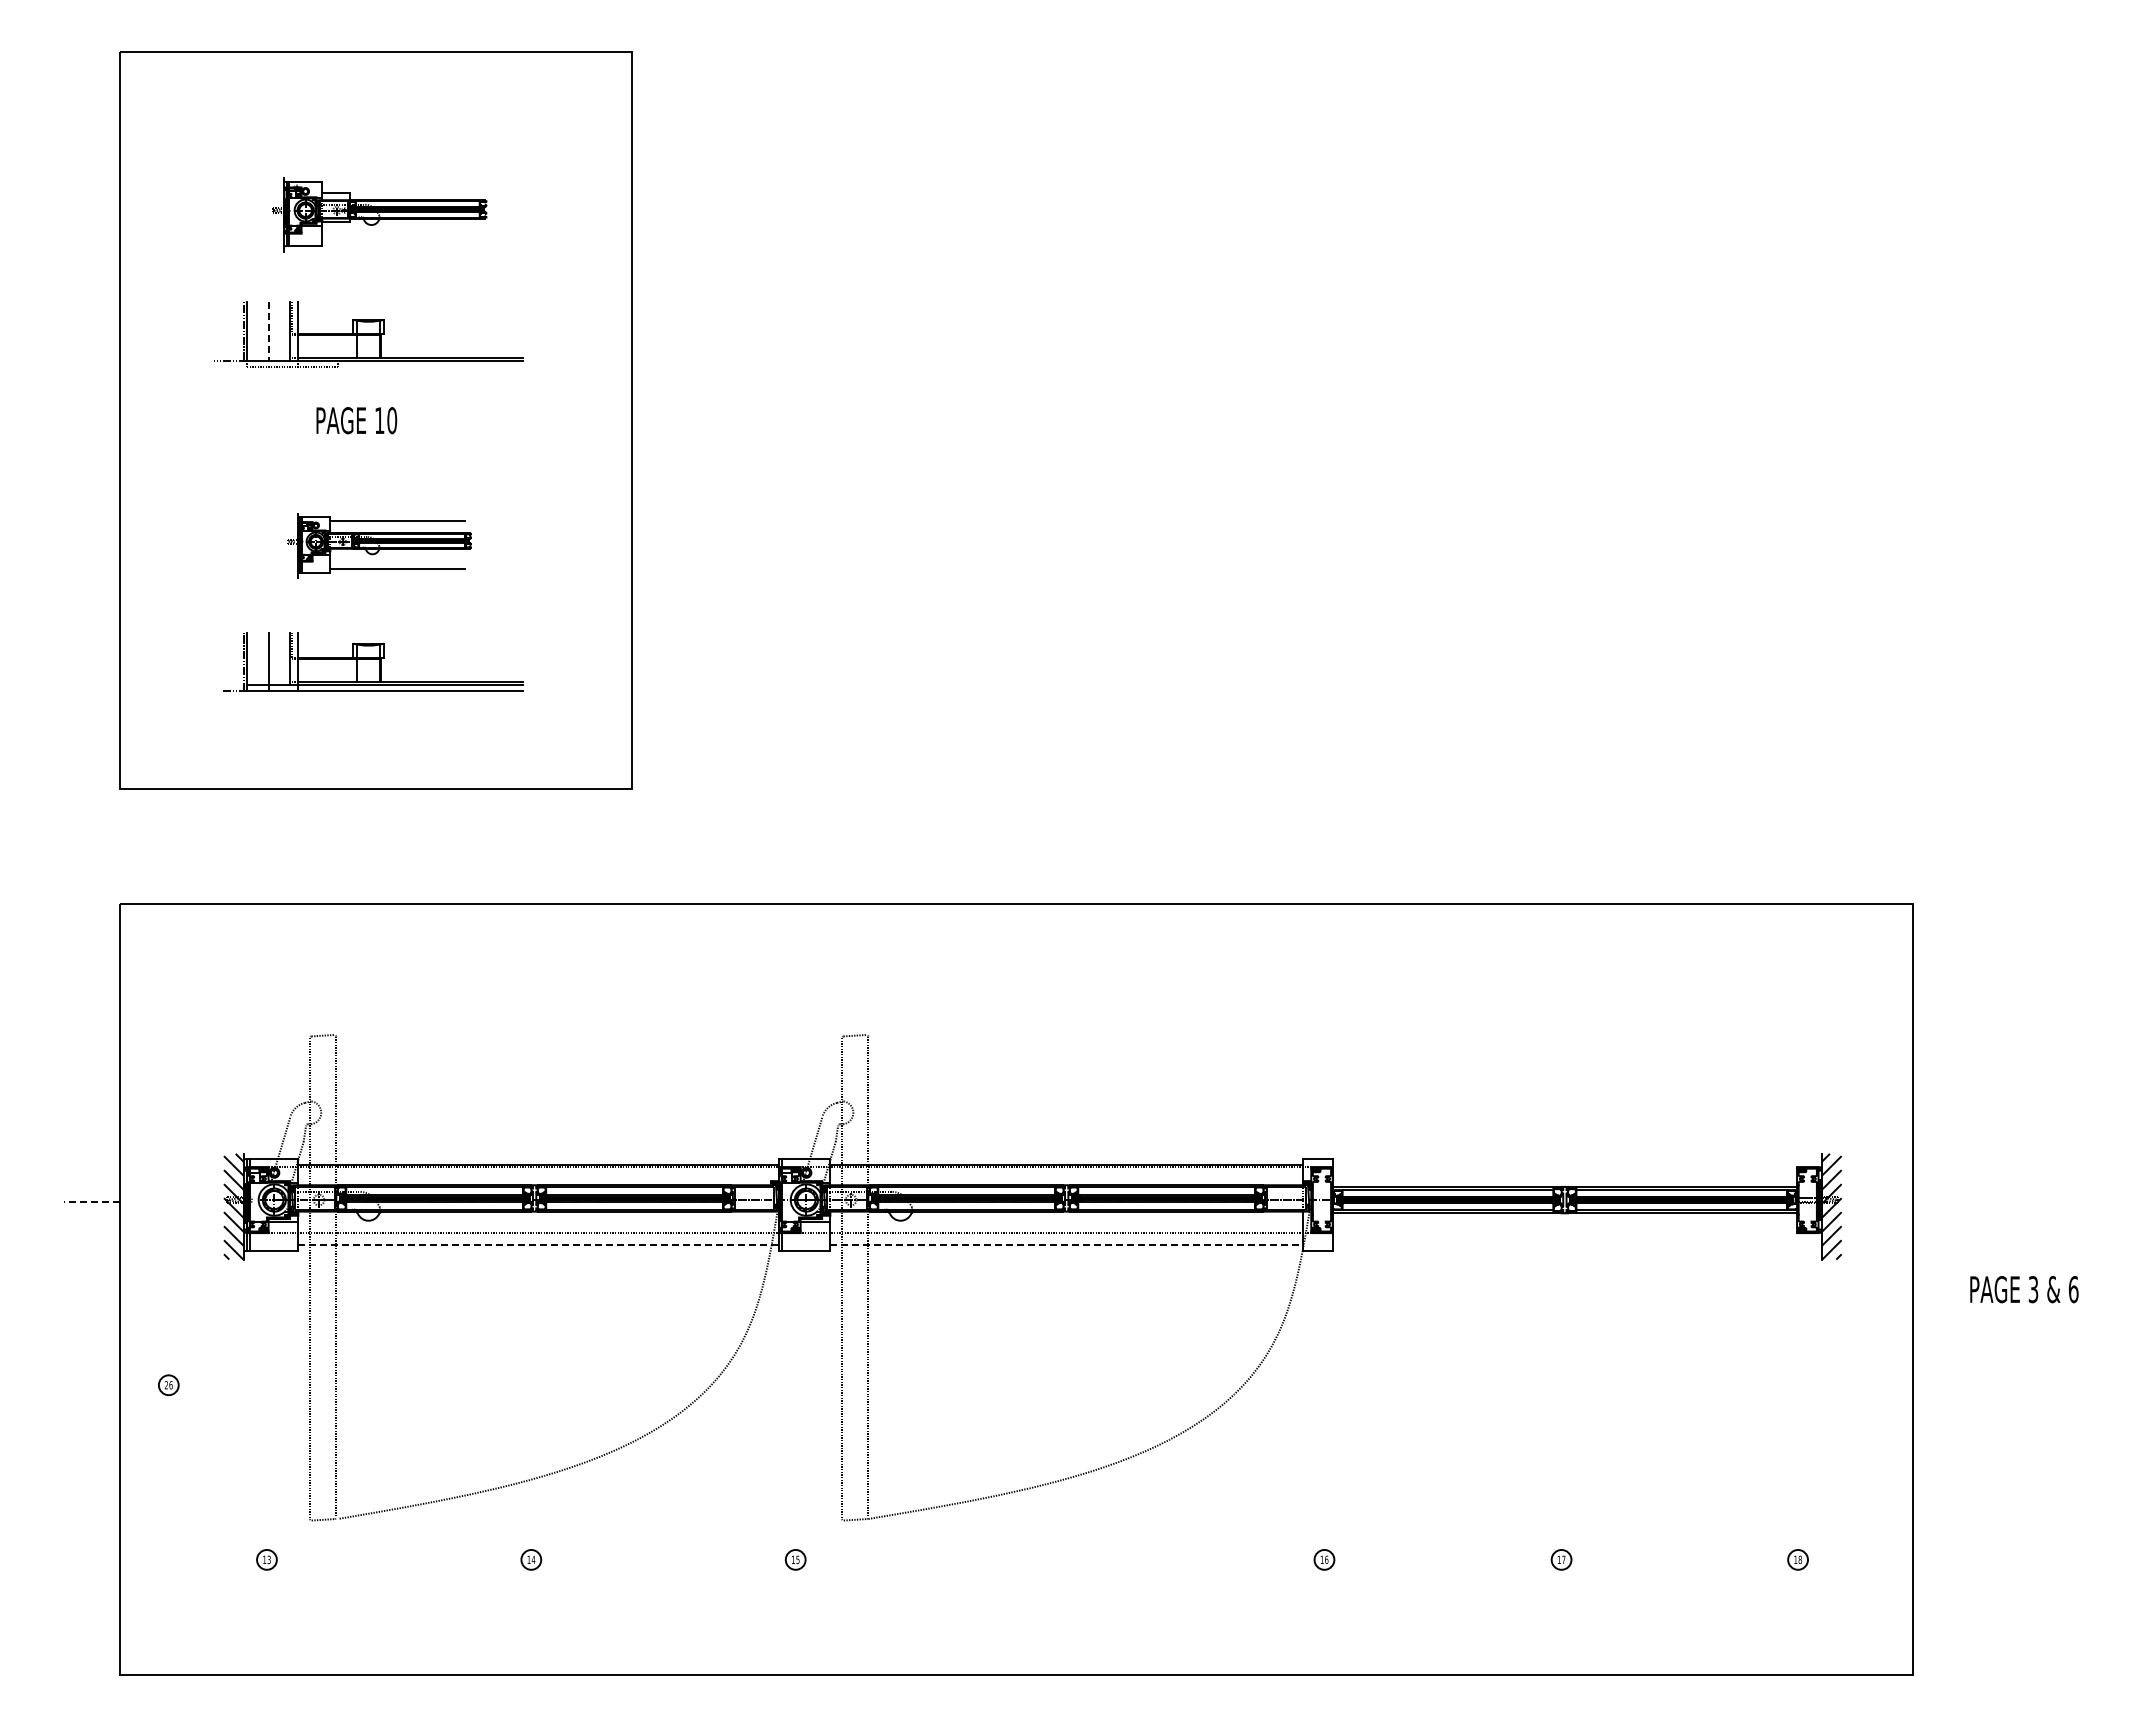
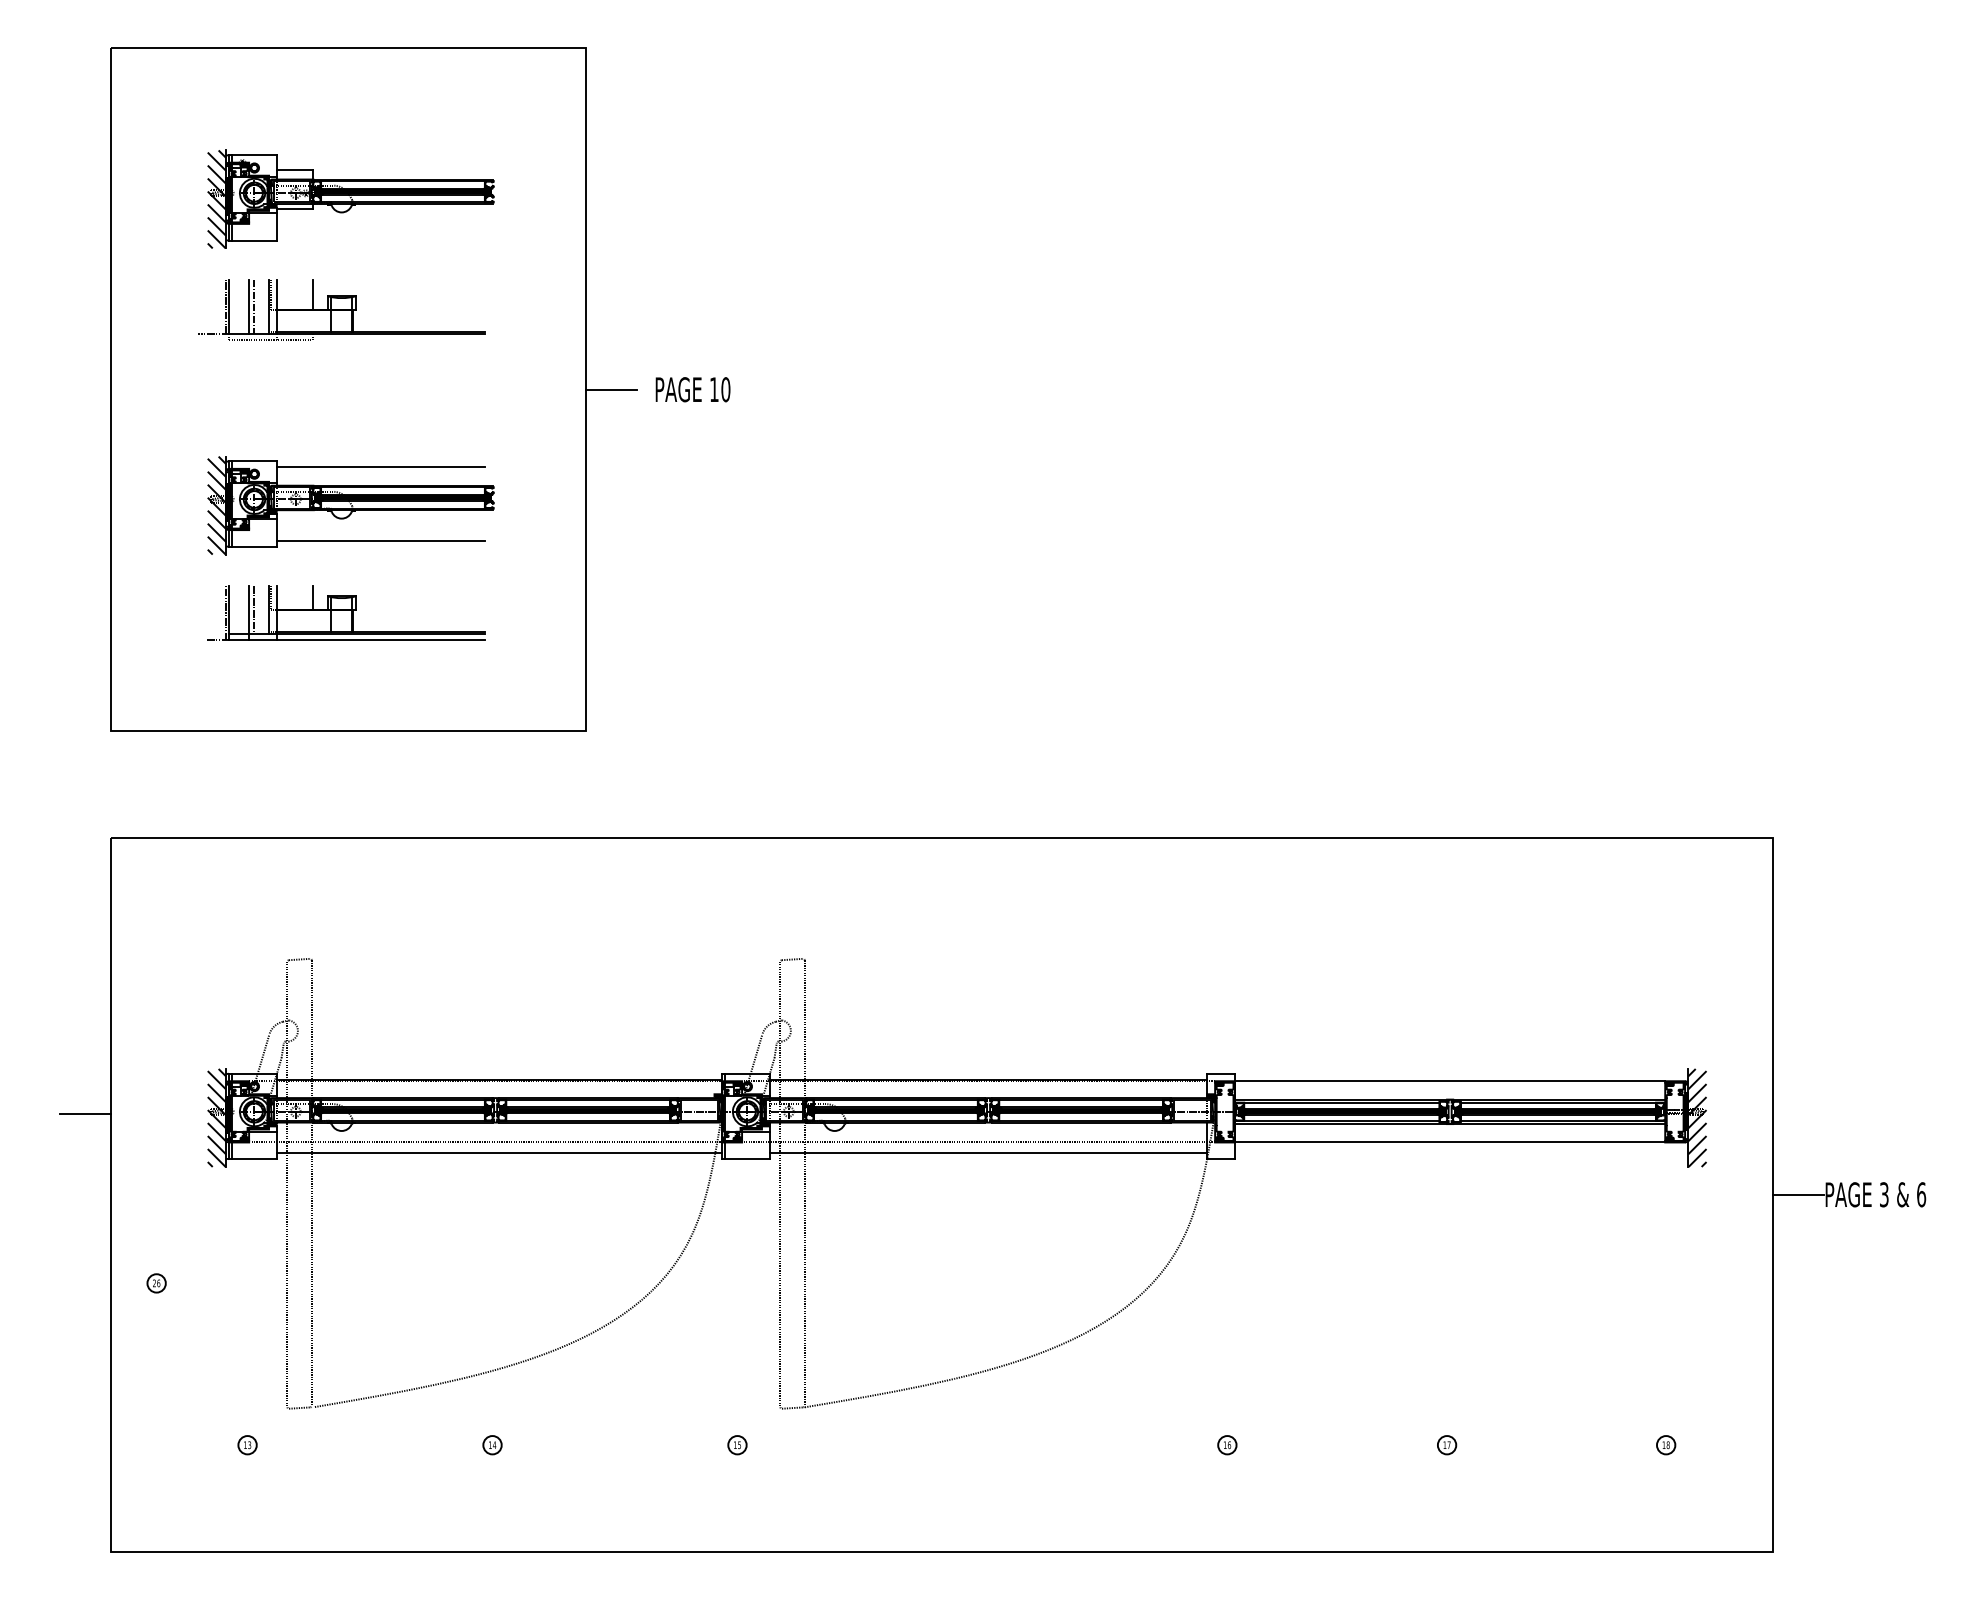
part: (378, 214) -> (350, 198), size x1.43
line: (338, 318) -> (313, 295), added
line: (268, 331) -> (249, 307), dashed -> solid
line: (274, 331) -> (254, 307), added
text: (356, 420) -> (692, 389), moved
line: (659, 420) -> (611, 389), added
part: (378, 545) -> (350, 505), size x1.67
line: (338, 645) -> (313, 598), added
line: (274, 658) -> (254, 610), added
line: (1564, 1167) -> (1449, 1081), added
line: (91, 1202) -> (85, 1114), dashed -> solid
line: (1564, 1233) -> (1449, 1142), added
line: (539, 1244) -> (500, 1152), dashed -> solid
line: (1067, 1244) -> (989, 1152), dashed -> solid
line: (1940, 1289) -> (1798, 1194), added

